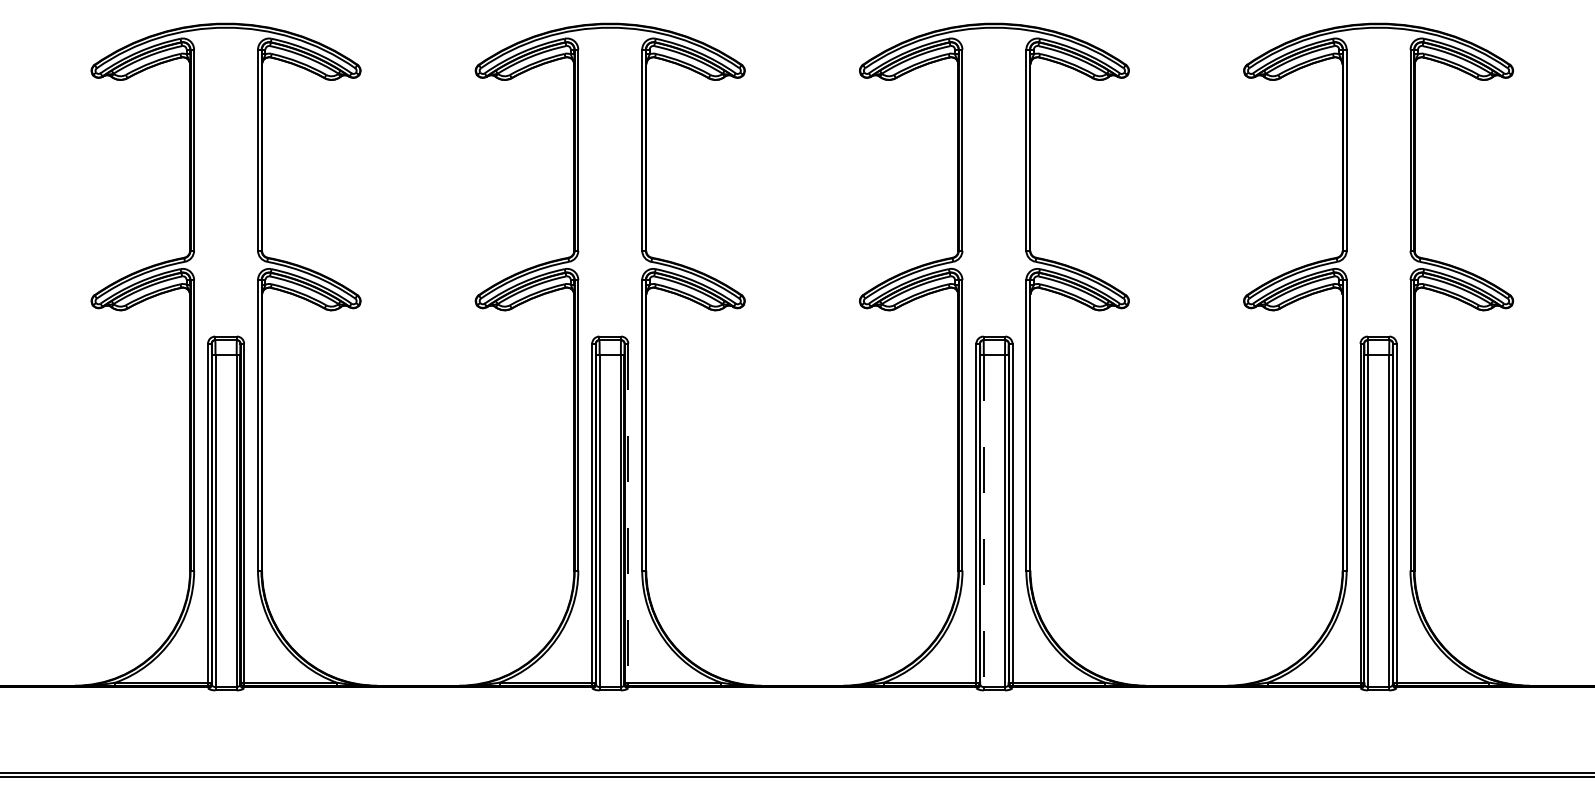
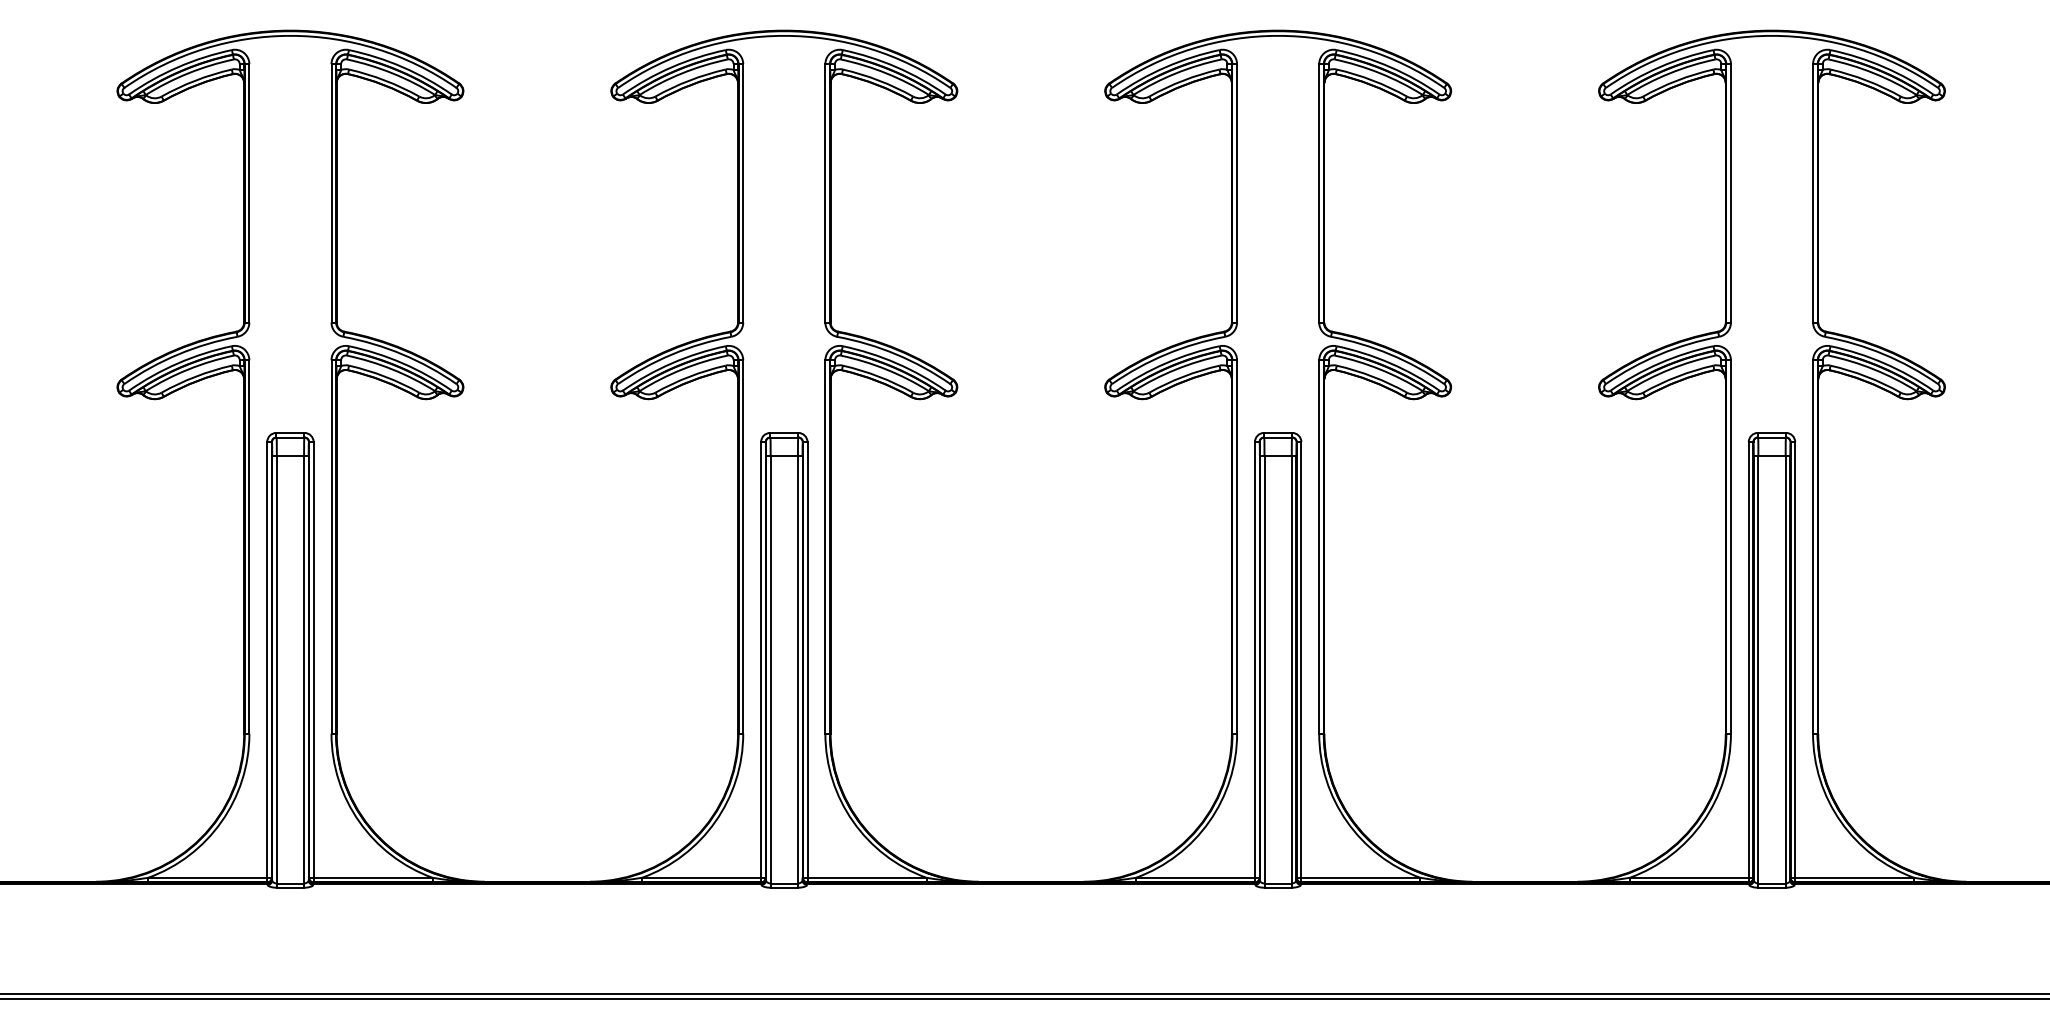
line: (628, 512) -> (807, 659), dashed -> solid
line: (983, 520) -> (1264, 669), dashed -> solid

